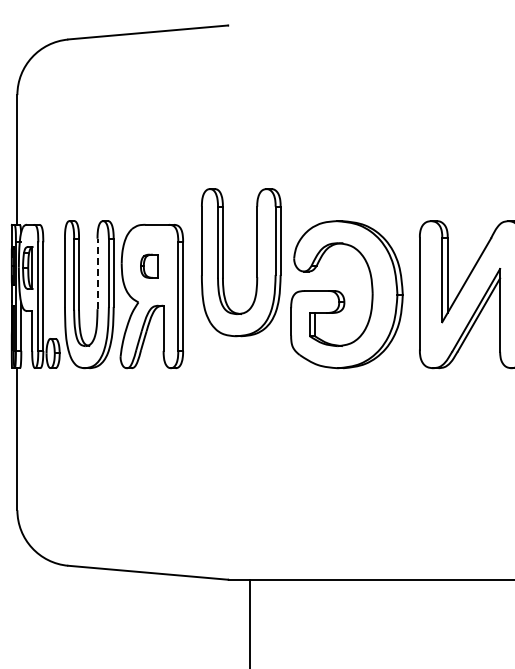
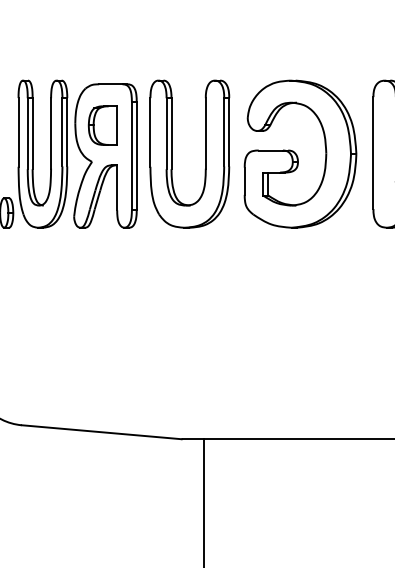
part: (256, 262) -> (205, 153), moved
part: (149, 266) -> (103, 125), size x1.67
line: (97, 273) -> (51, 132), dashed -> solid

